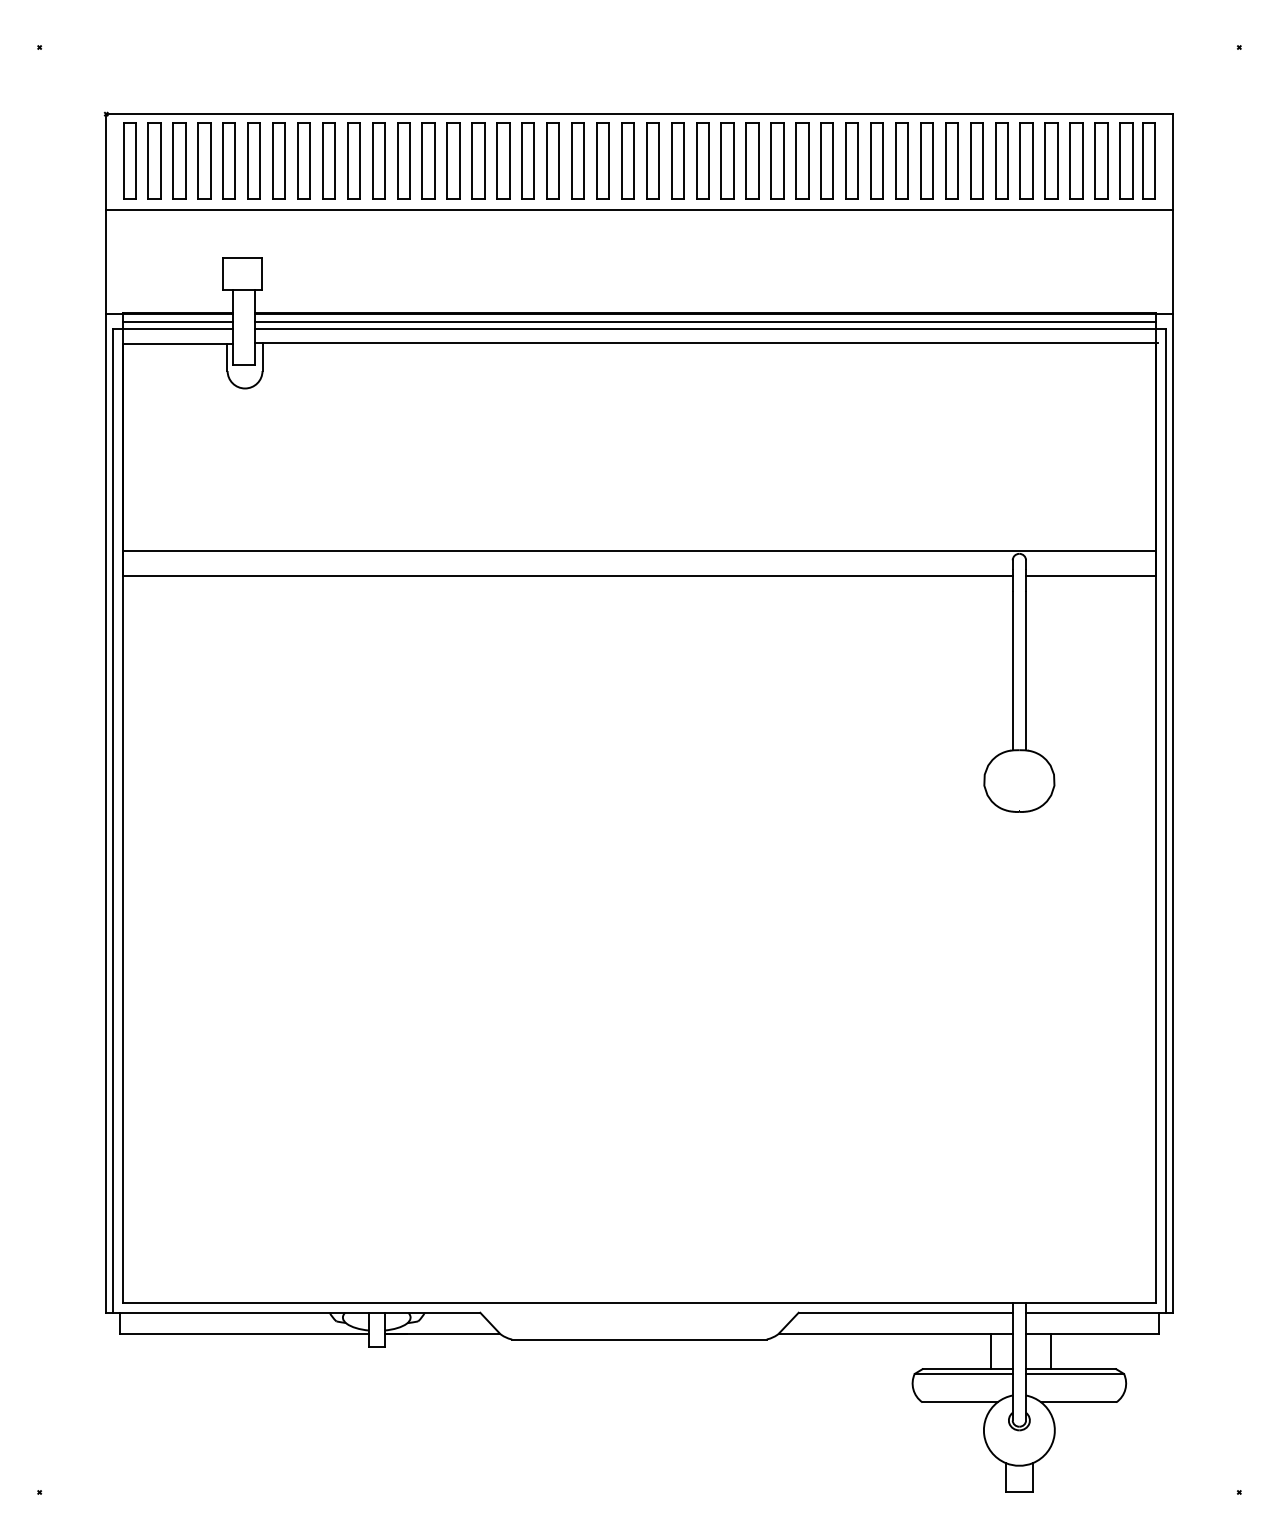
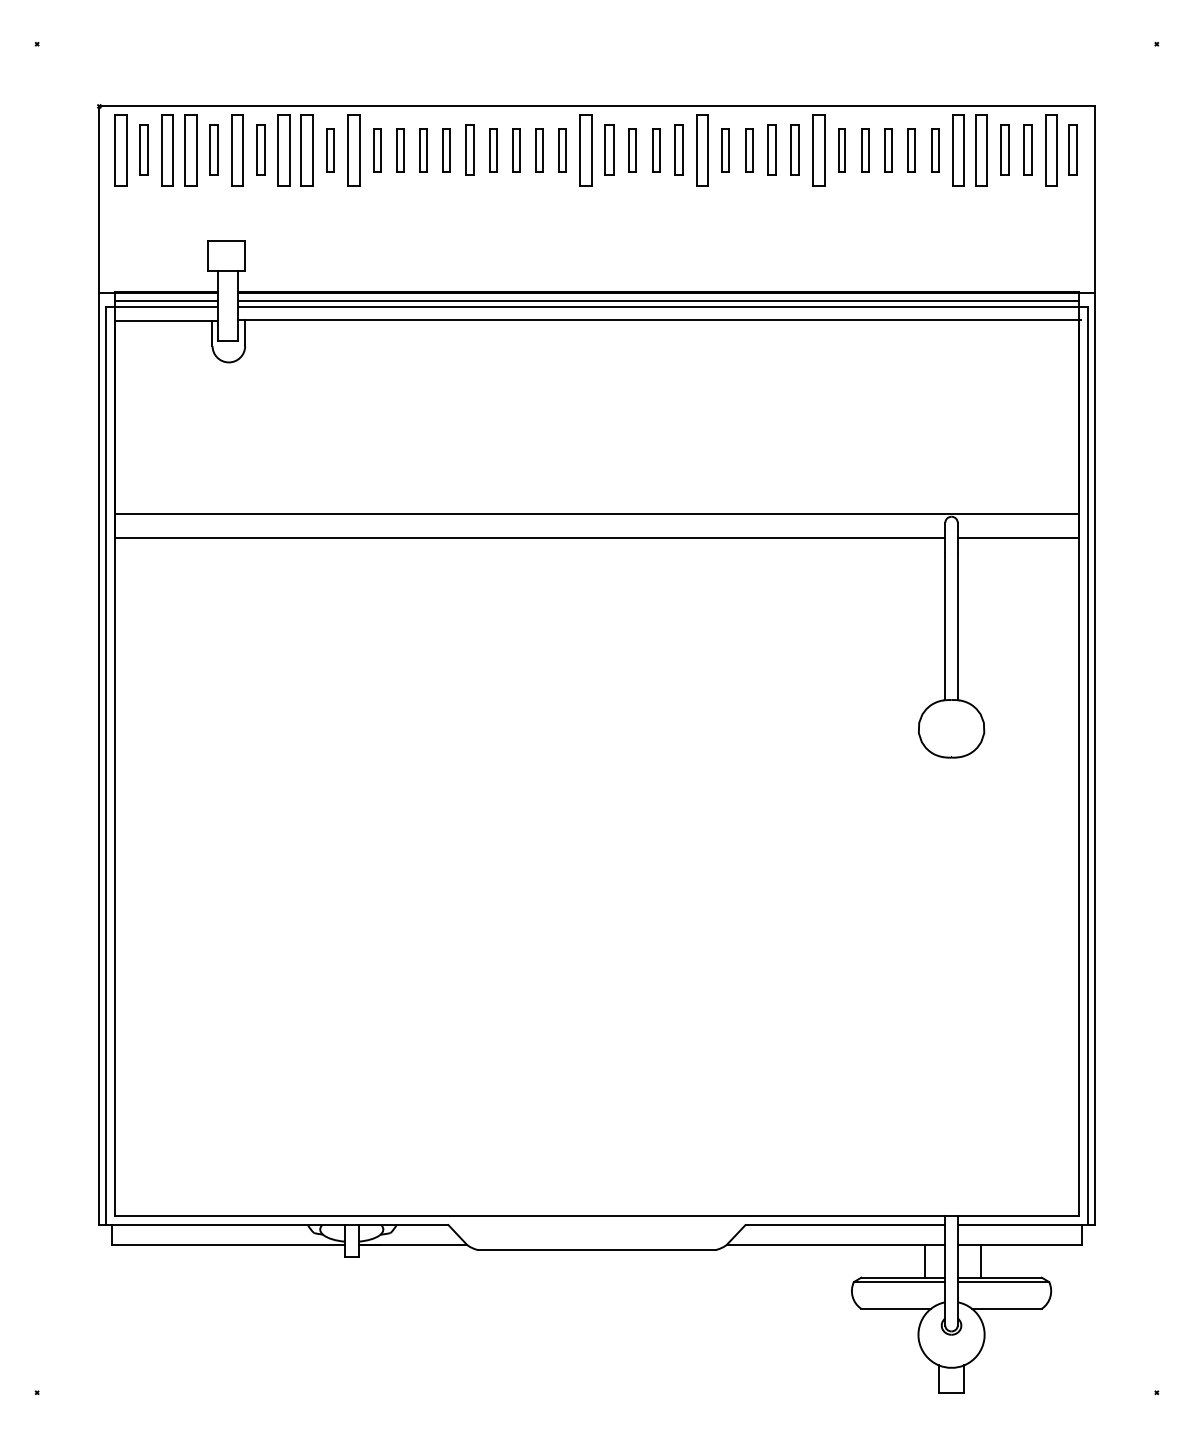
part: (154, 160) -> (144, 149), size x0.7
part: (228, 160) -> (213, 149), size x0.7
part: (278, 160) -> (260, 149), size x0.7
part: (353, 160) -> (330, 149), size x0.6
part: (403, 160) -> (376, 149), size x0.6
part: (428, 160) -> (400, 149), size x0.6
part: (453, 160) -> (423, 149), size x0.6
part: (478, 160) -> (446, 149), size x0.6
part: (503, 160) -> (470, 149), size x0.7
part: (527, 160) -> (492, 149), size x0.6
part: (552, 160) -> (515, 149), size x0.6
part: (577, 160) -> (539, 149), size x0.6
part: (602, 160) -> (562, 149), size x0.6
part: (652, 160) -> (609, 149), size x0.7
part: (677, 160) -> (632, 149), size x0.6
part: (702, 160) -> (655, 149), size x0.6
part: (727, 160) -> (679, 149), size x0.7
part: (777, 160) -> (725, 149), size x0.6
part: (802, 160) -> (749, 149), size x0.6
part: (826, 160) -> (771, 149), size x0.7
part: (851, 160) -> (794, 149), size x0.7
part: (901, 160) -> (841, 149), size x0.6
part: (926, 160) -> (864, 149), size x0.6
part: (951, 160) -> (888, 149), size x0.6
part: (976, 160) -> (911, 149), size x0.6
part: (1001, 160) -> (934, 149), size x0.6
part: (1076, 160) -> (1004, 149), size x0.7
part: (1101, 160) -> (1028, 149), size x0.7
part: (1148, 160) -> (1072, 149), size x0.7
line: (639, 209) -> (597, 195), removed

